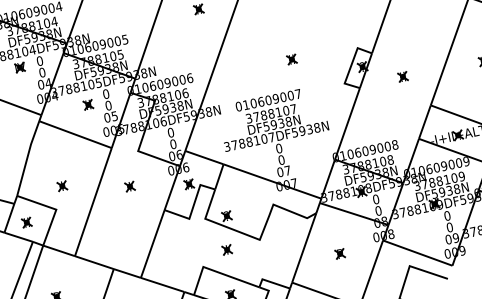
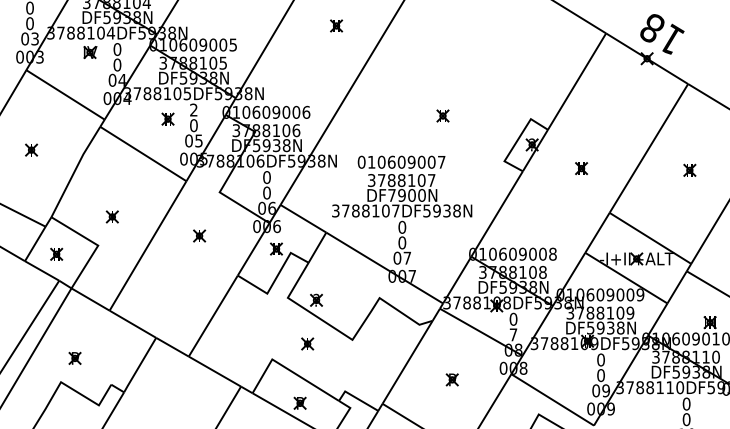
text: (105, 93) -> (193, 109), 0 -> 2
text: (277, 124) -> (406, 195), DF5938N -> DF7900N
text: (378, 210) -> (513, 334), 0 -> 7

